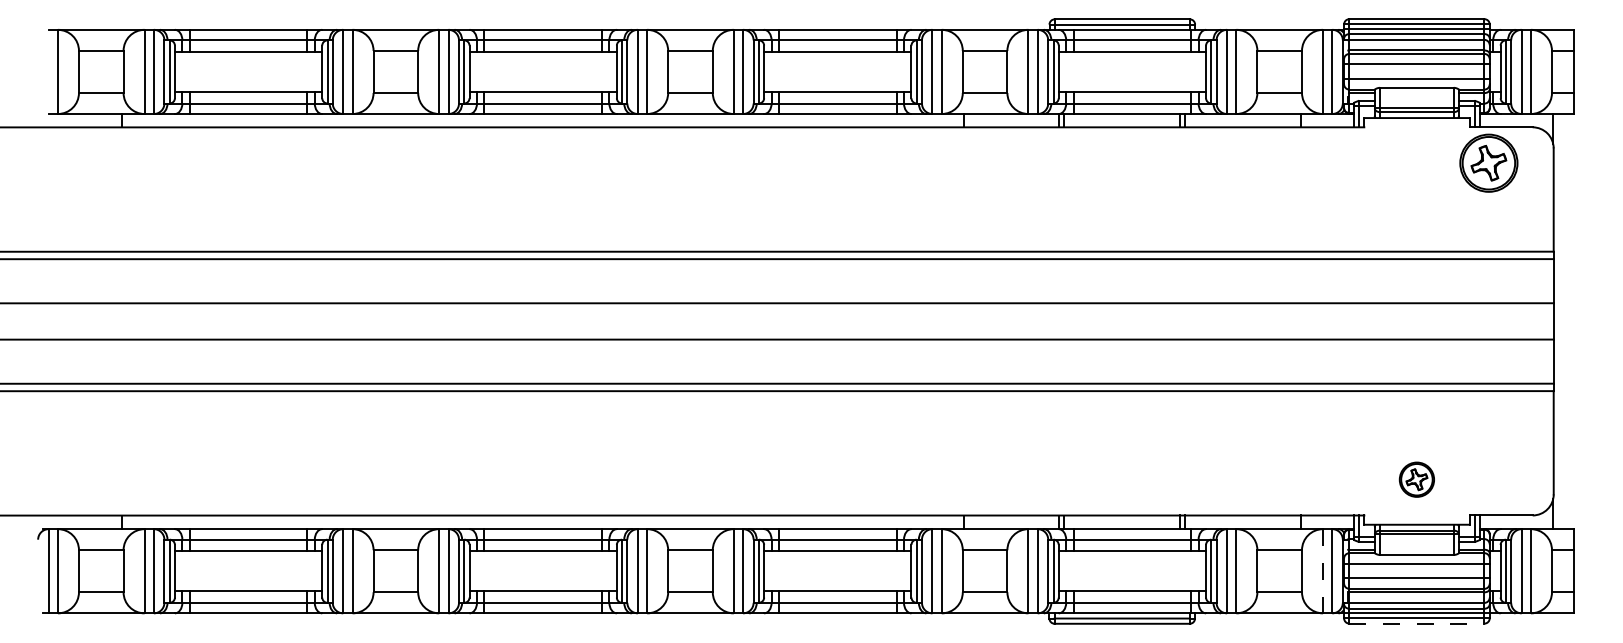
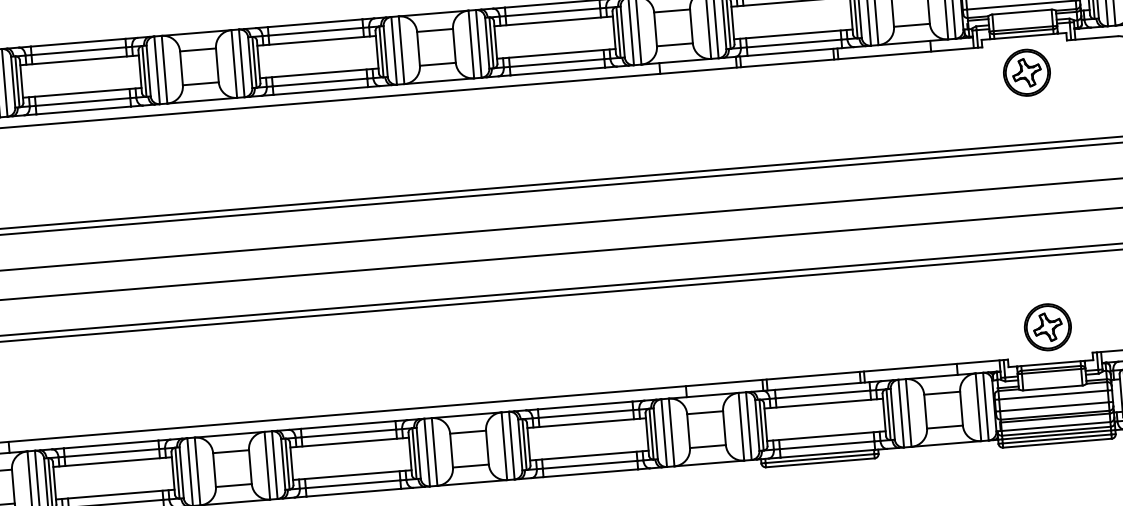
part: (1488, 162) -> (1026, 72), moved
part: (1416, 479) -> (1047, 327), size x1.67
line: (1323, 571) -> (978, 407), dashed -> solid
line: (1416, 623) -> (1057, 443), dashed -> solid

